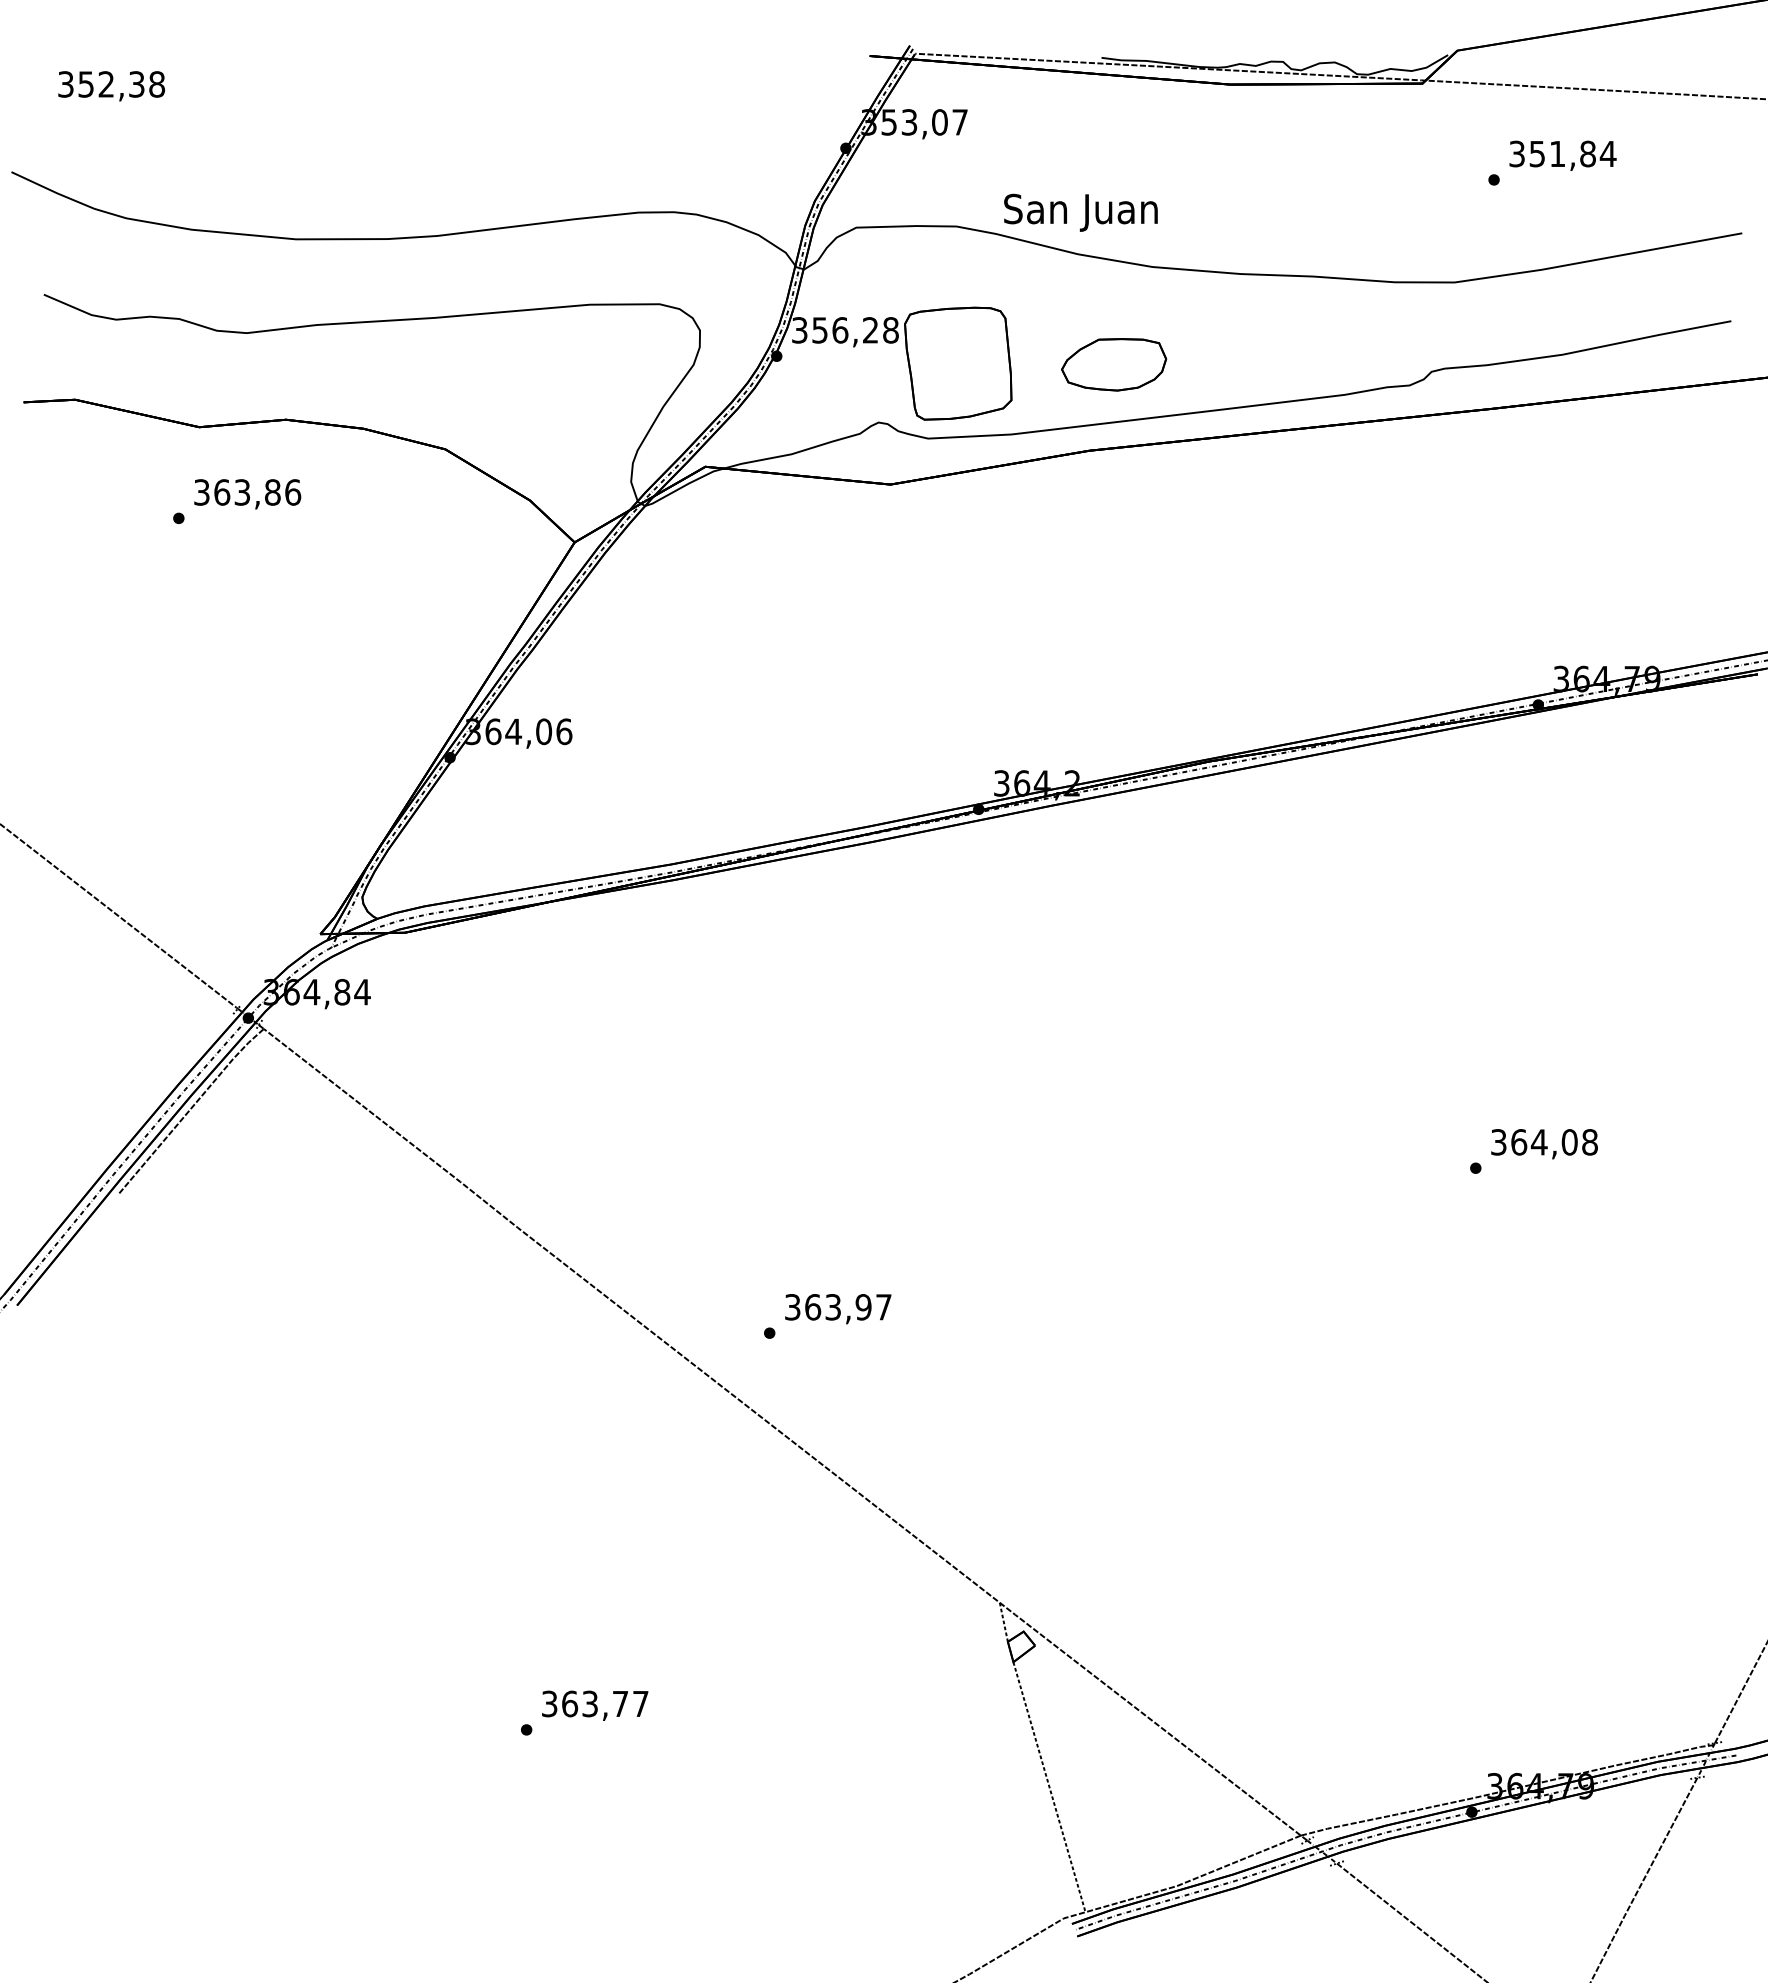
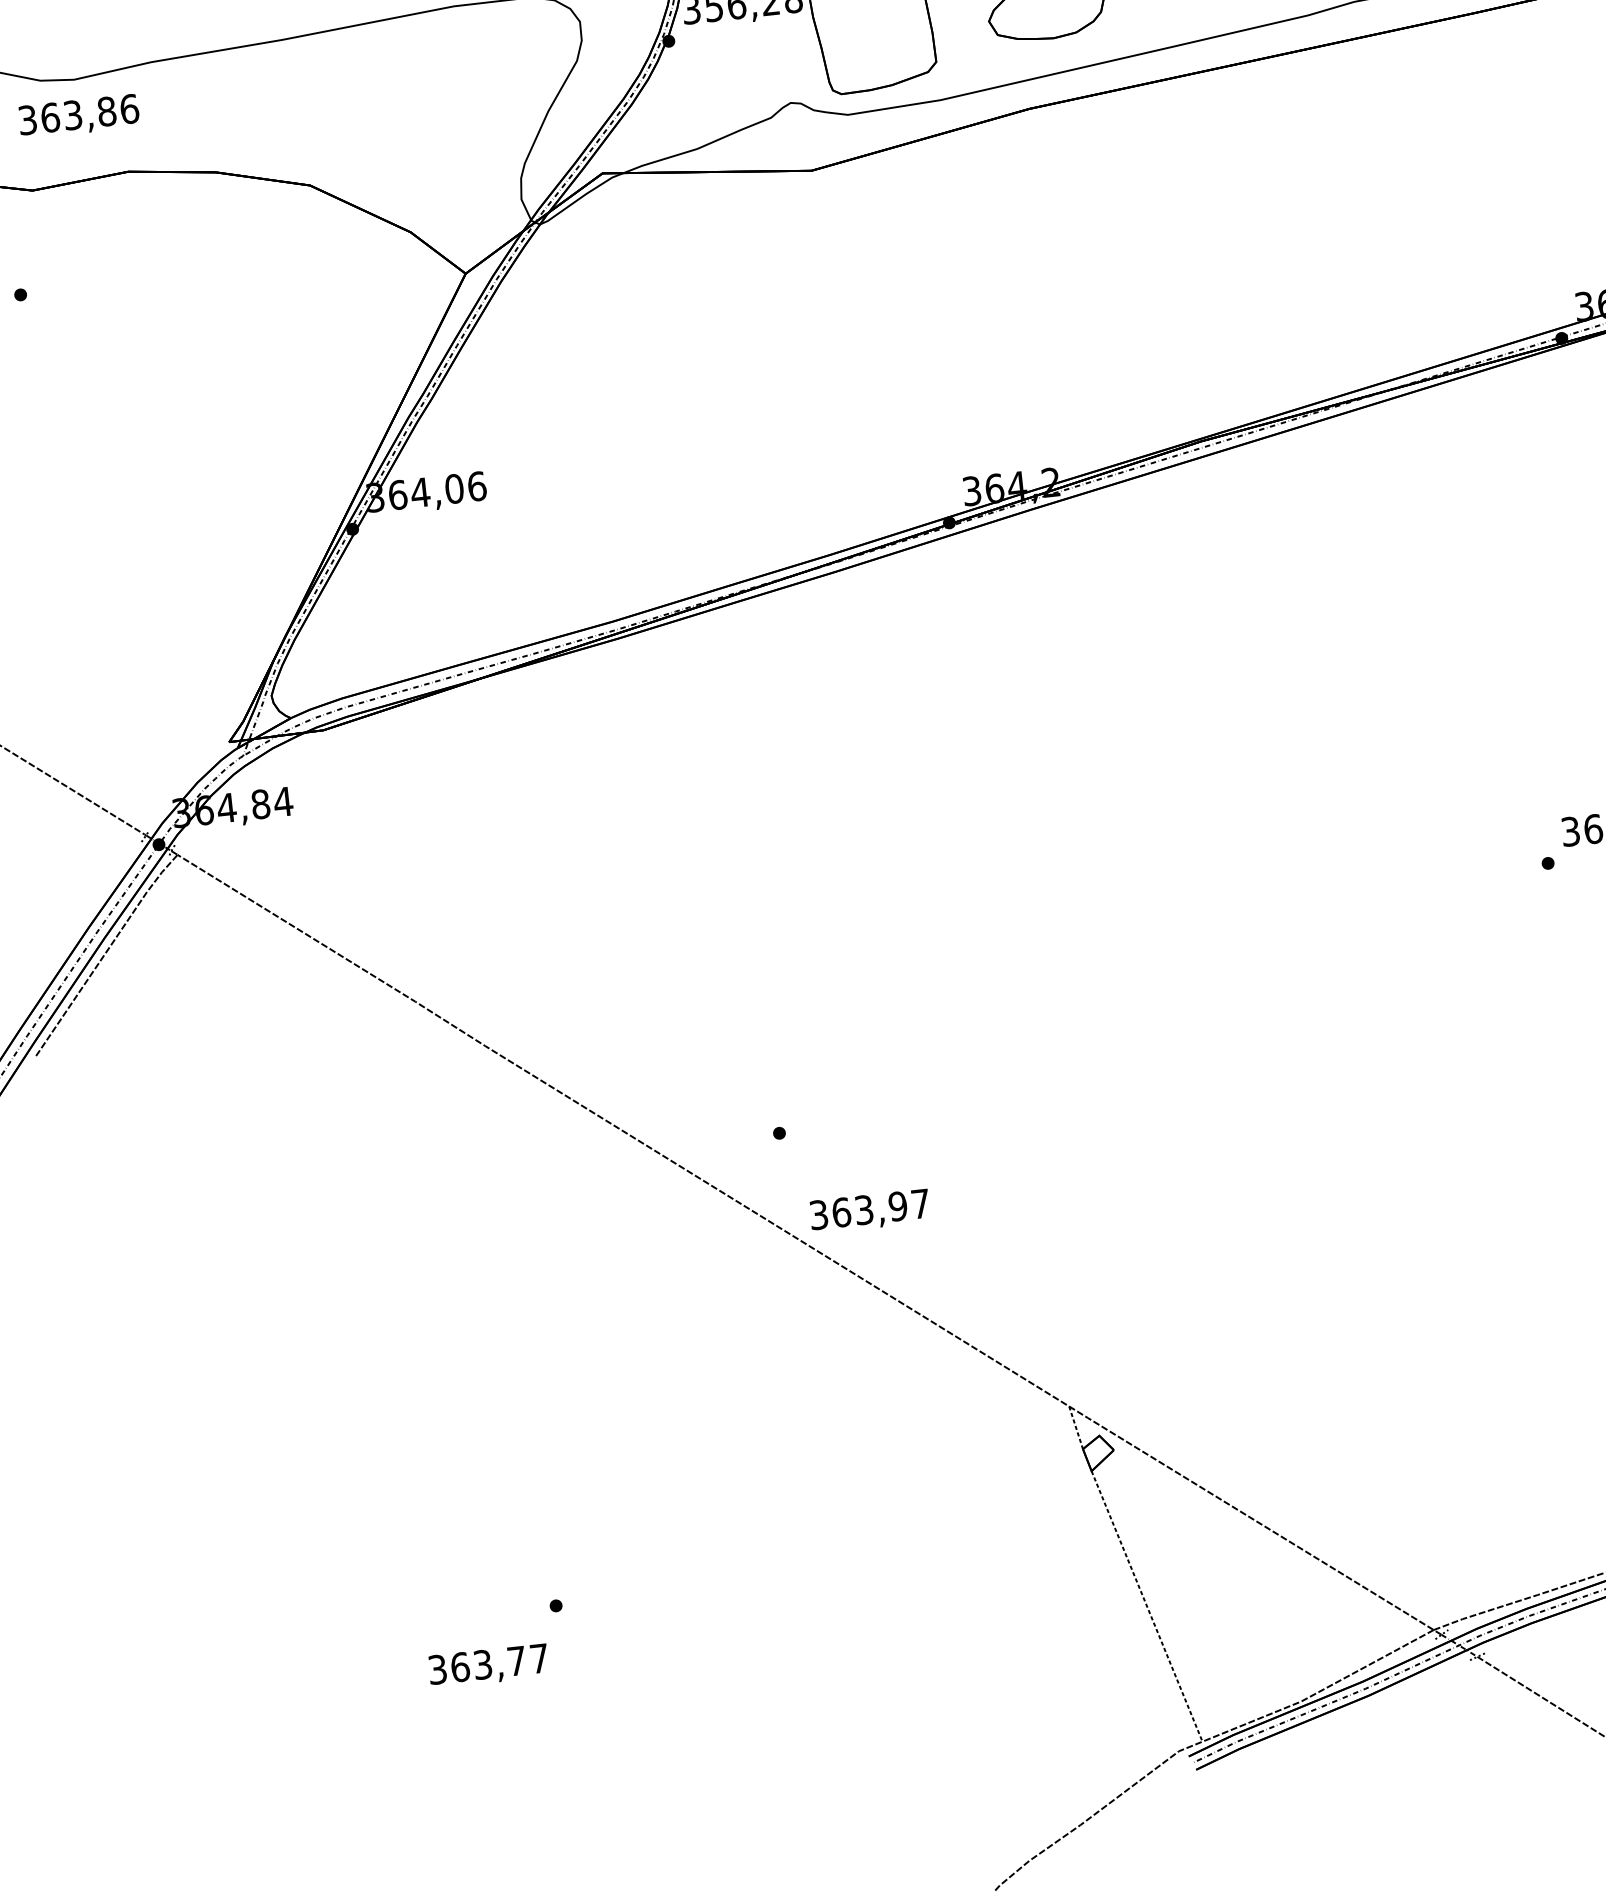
text: (247, 494) -> (78, 116), moved
text: (838, 1309) -> (870, 1211), moved
text: (595, 1705) -> (489, 1665), moved

